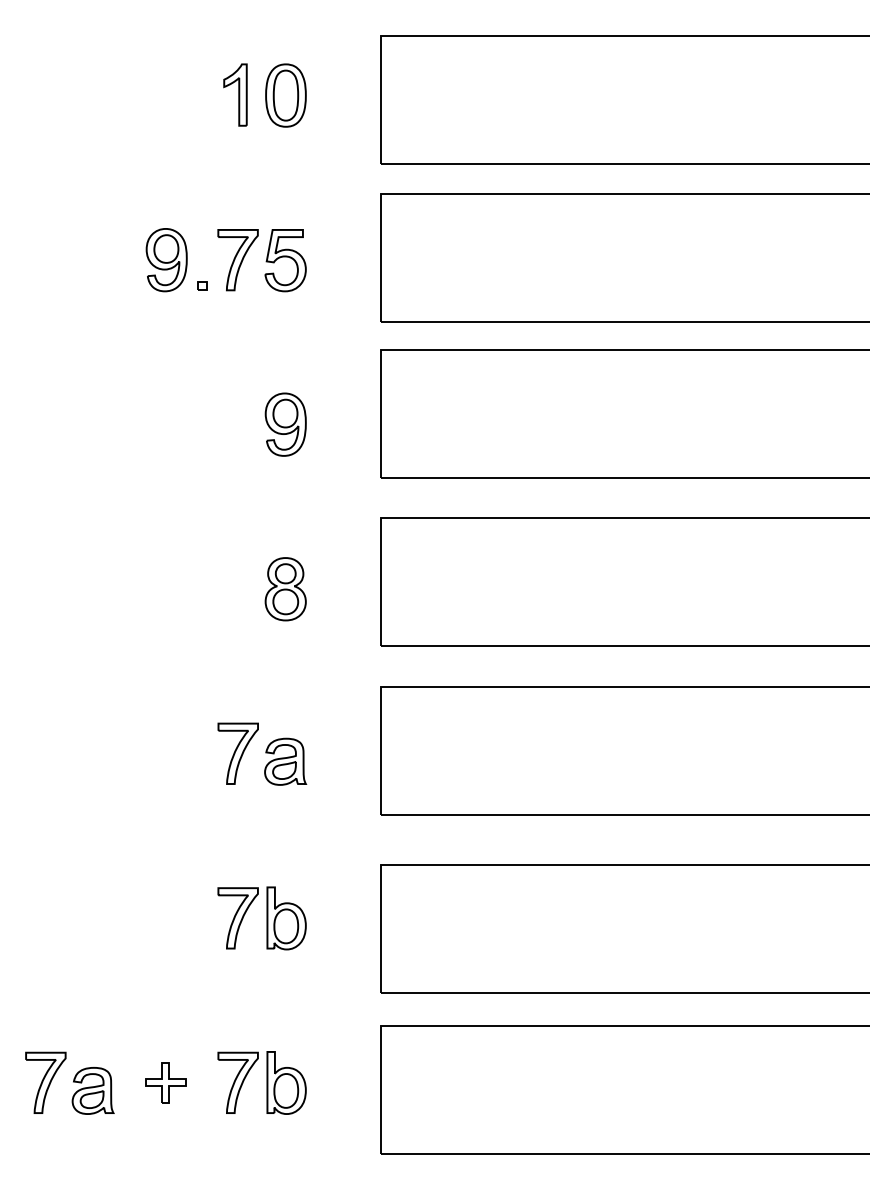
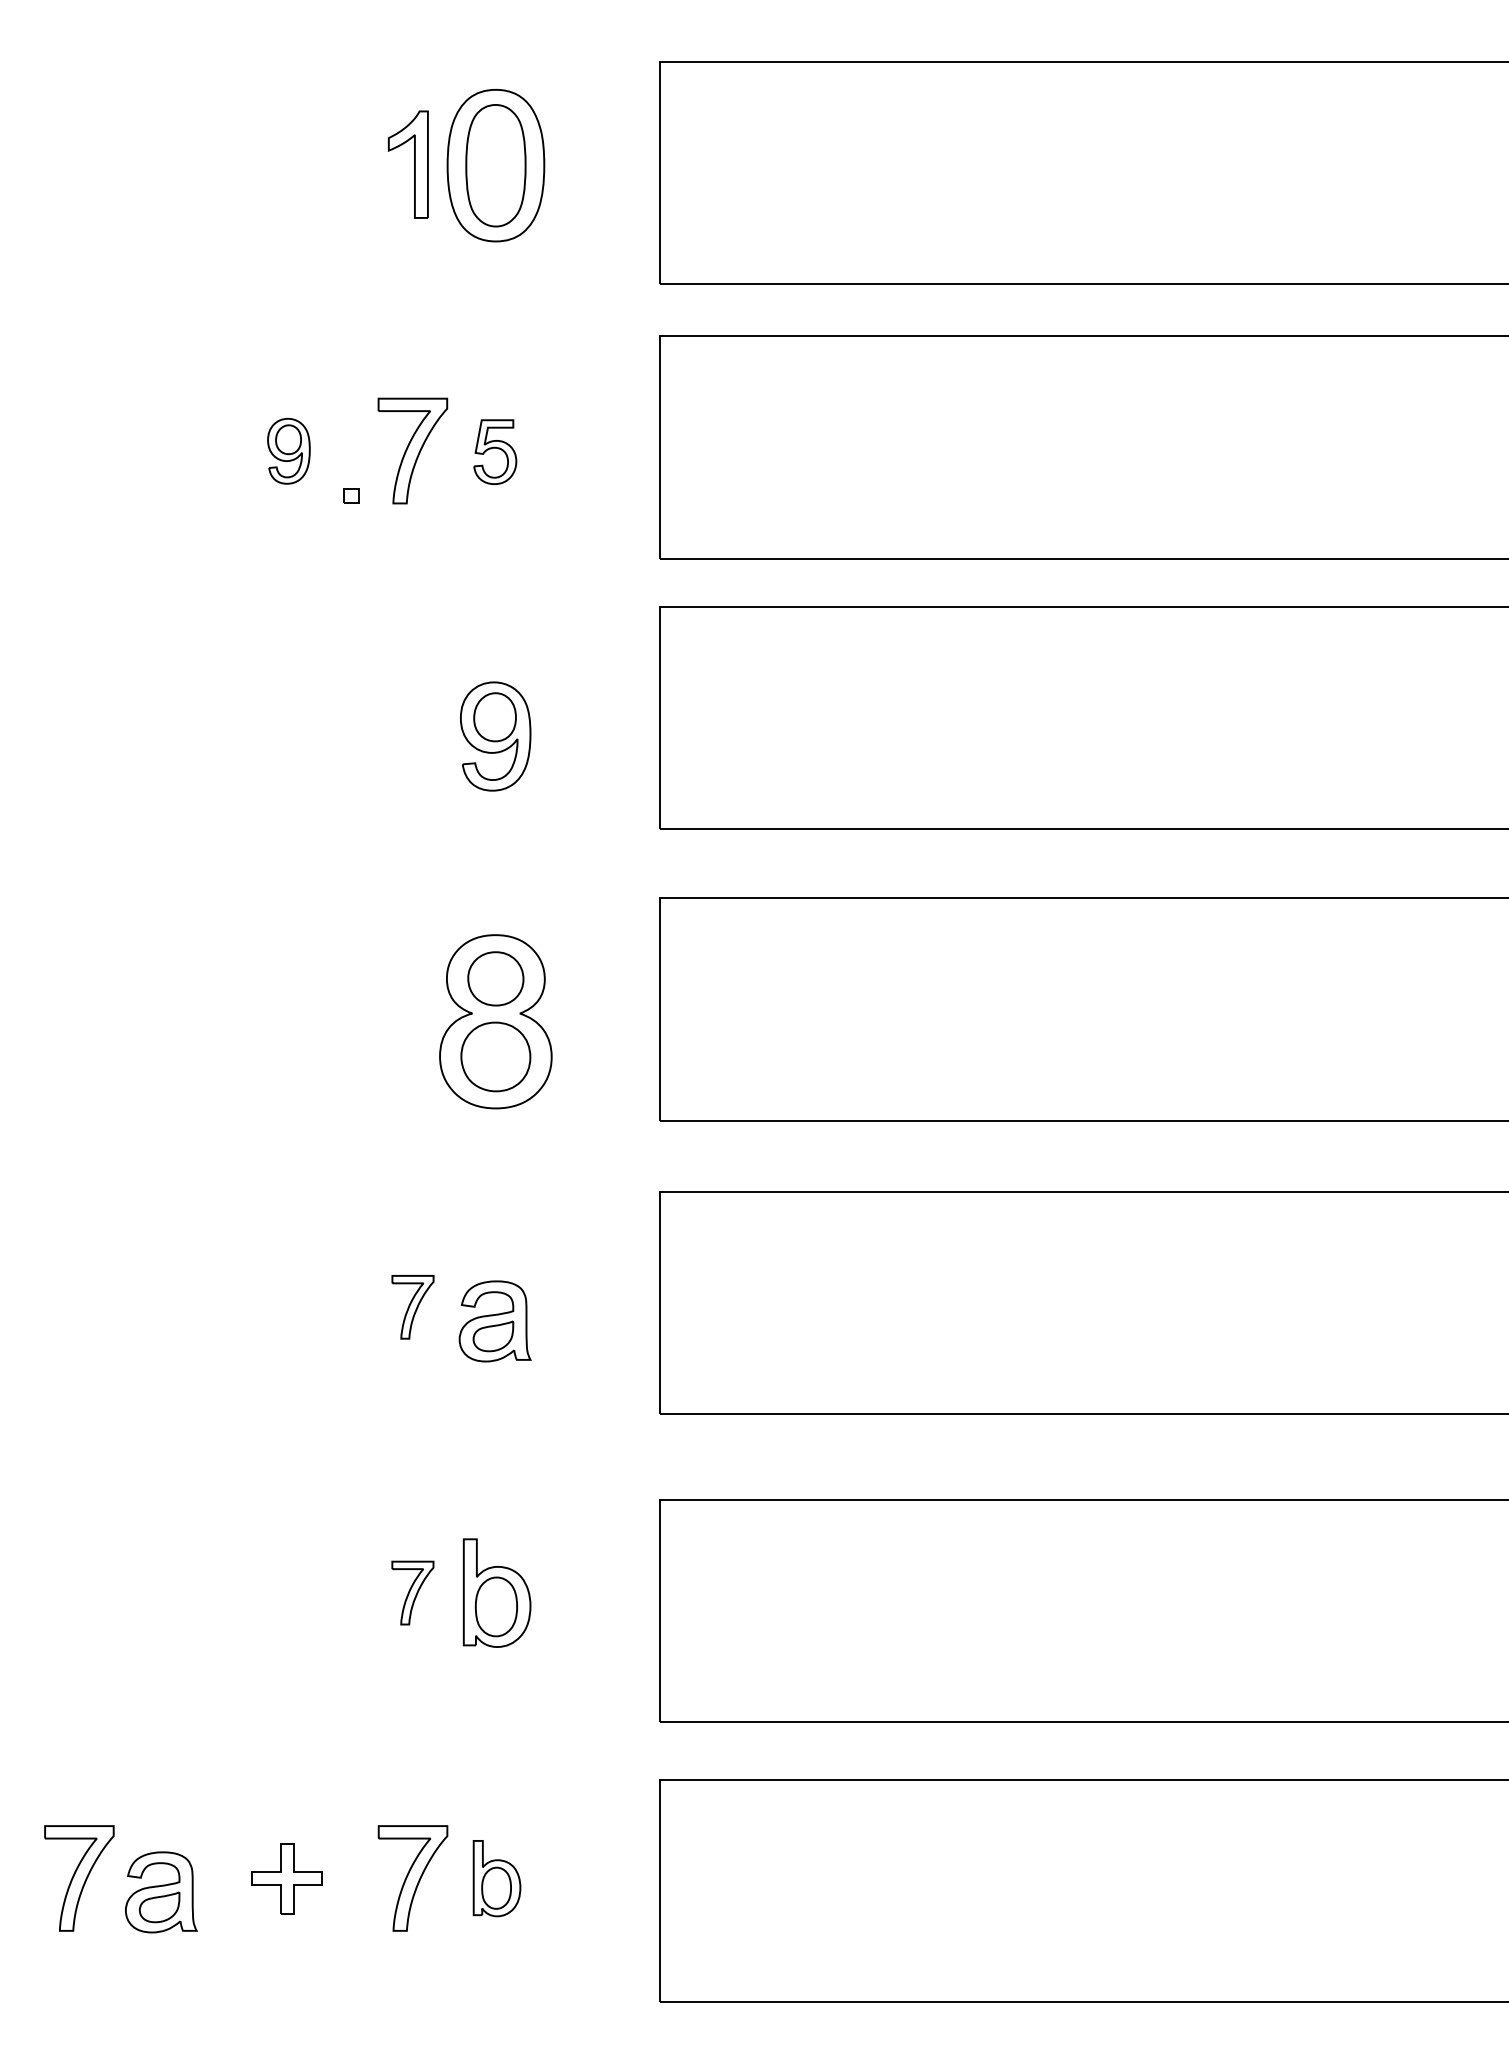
part: (285, 95) -> (495, 165), size x1.4
part: (166, 260) -> (288, 451), size x0.6
part: (285, 260) -> (495, 451), size x0.6
part: (285, 589) -> (495, 1022), size x1.6
part: (237, 753) -> (411, 1306), size x0.6
part: (237, 918) -> (411, 1593), size x0.6
part: (286, 1082) -> (496, 1877), size x0.7

